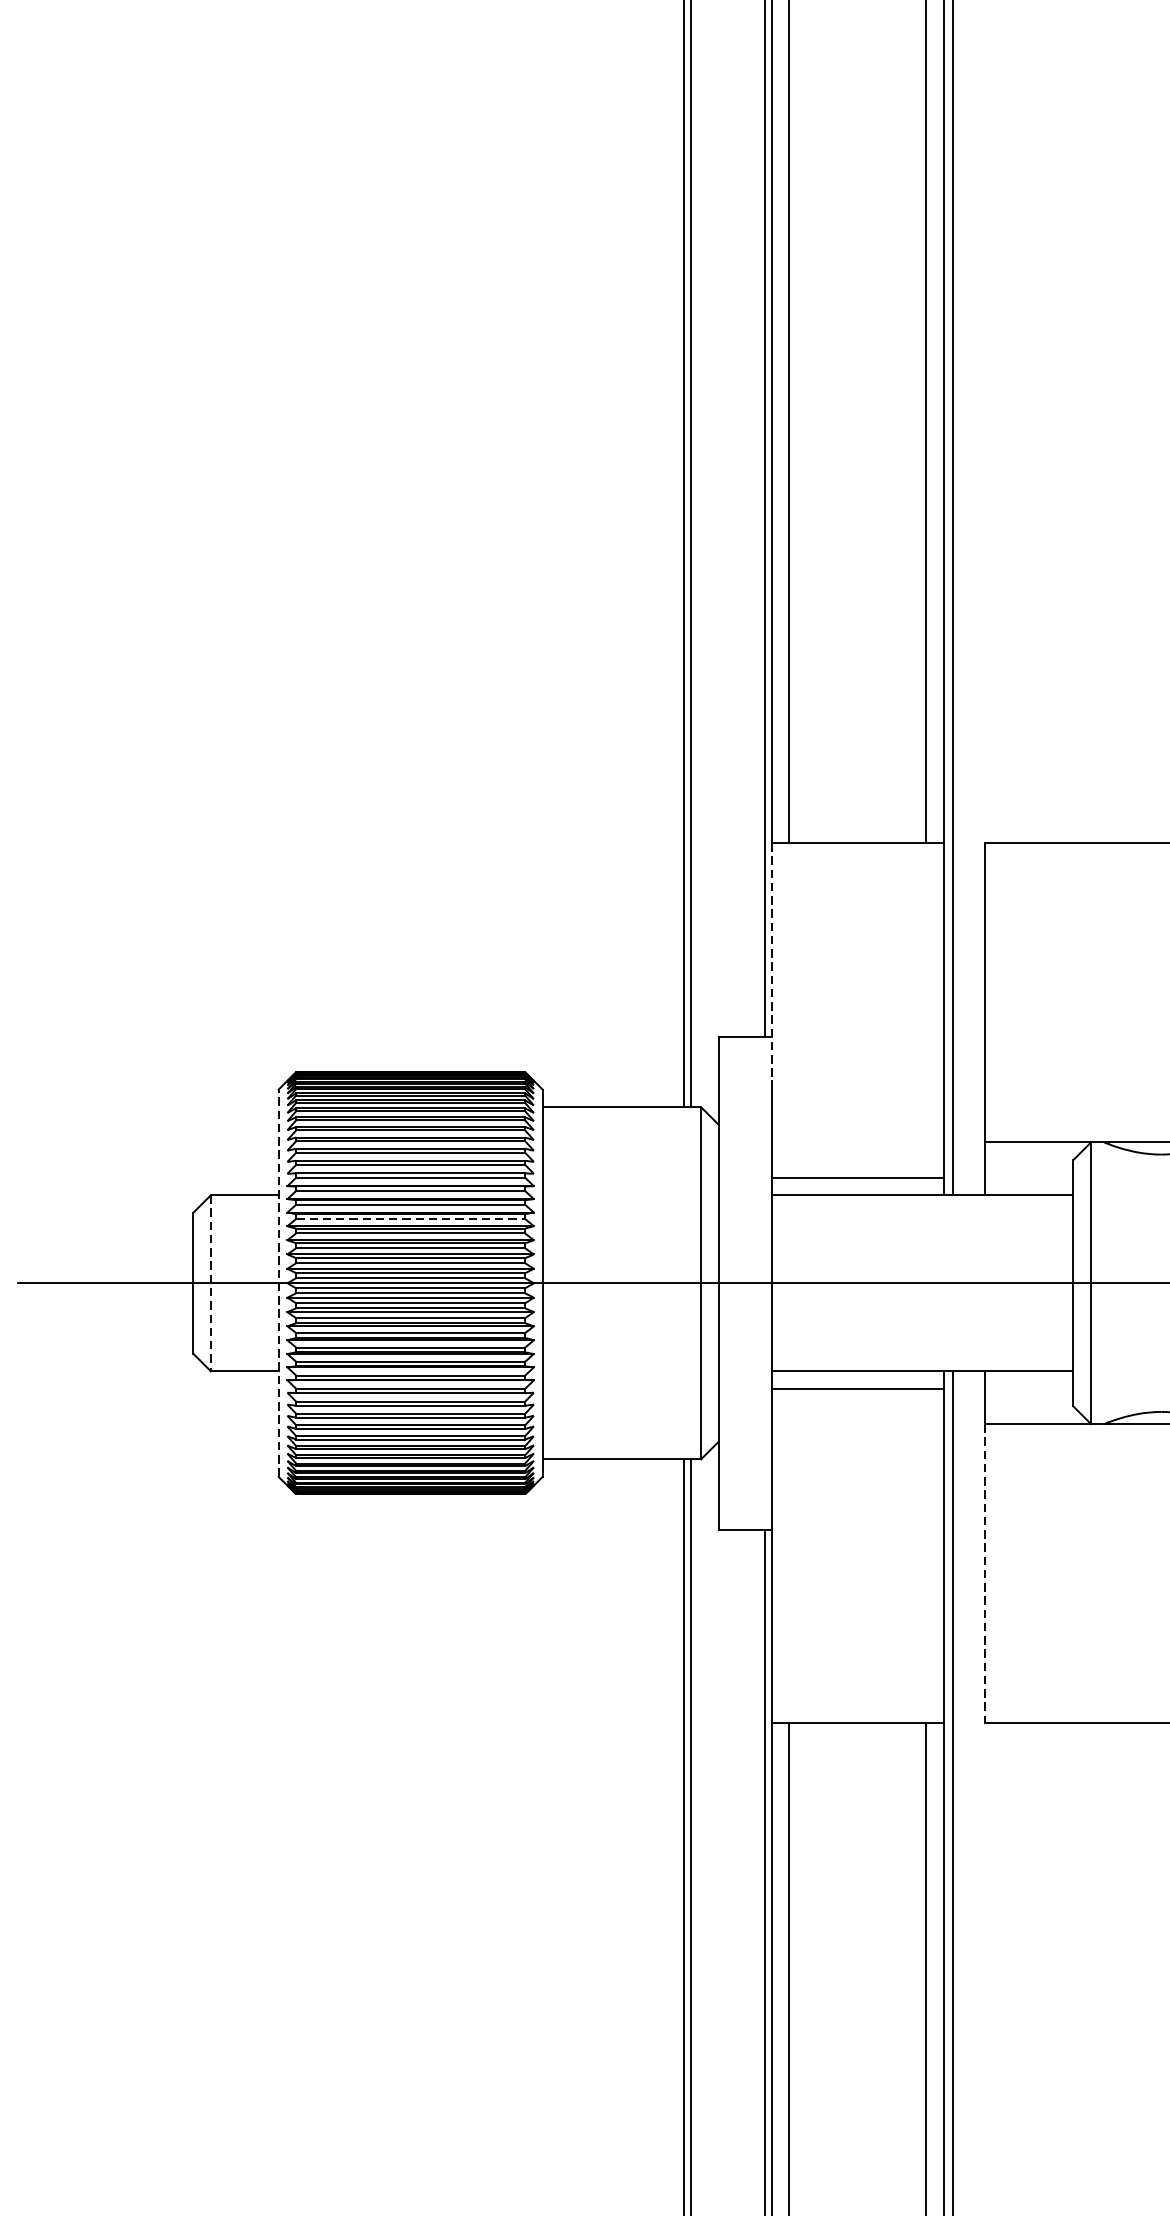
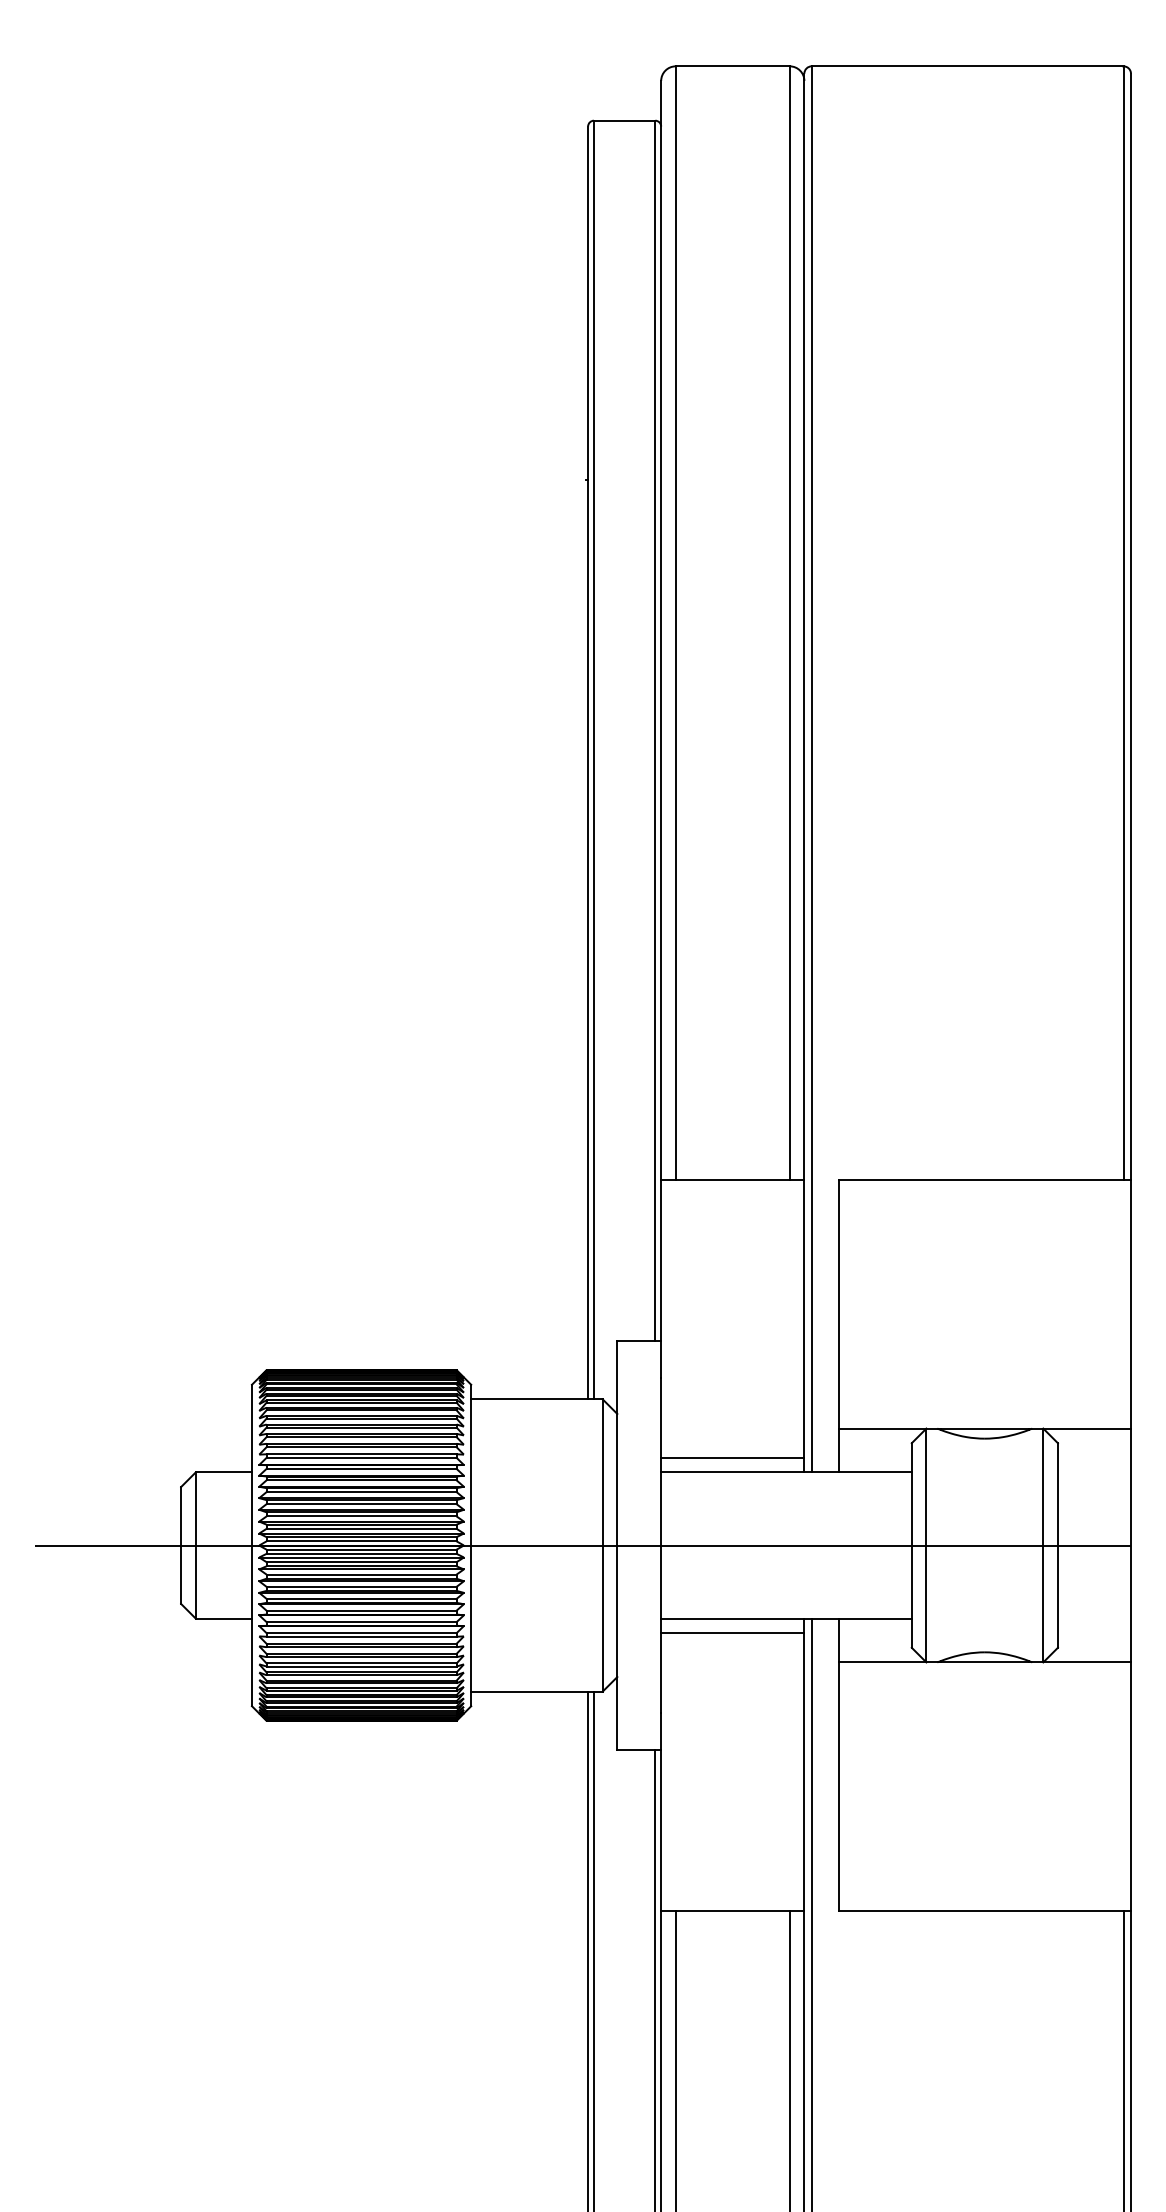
line: (771, 961) -> (661, 1278), dashed -> solid
line: (410, 1219) -> (361, 1492), dashed -> solid
line: (279, 1283) -> (252, 1545), dashed -> solid
line: (210, 1284) -> (195, 1546), dashed -> solid
line: (985, 1574) -> (838, 1787), dashed -> solid

